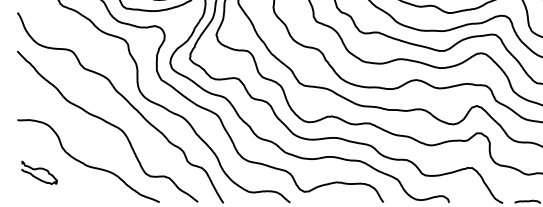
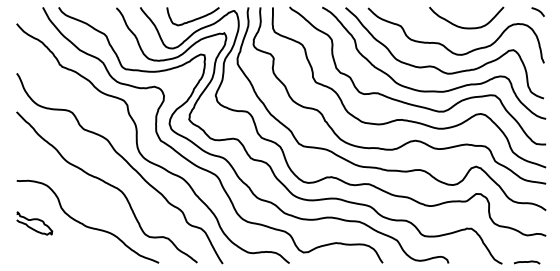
curve: (39, 169) -> (34, 220), moved

